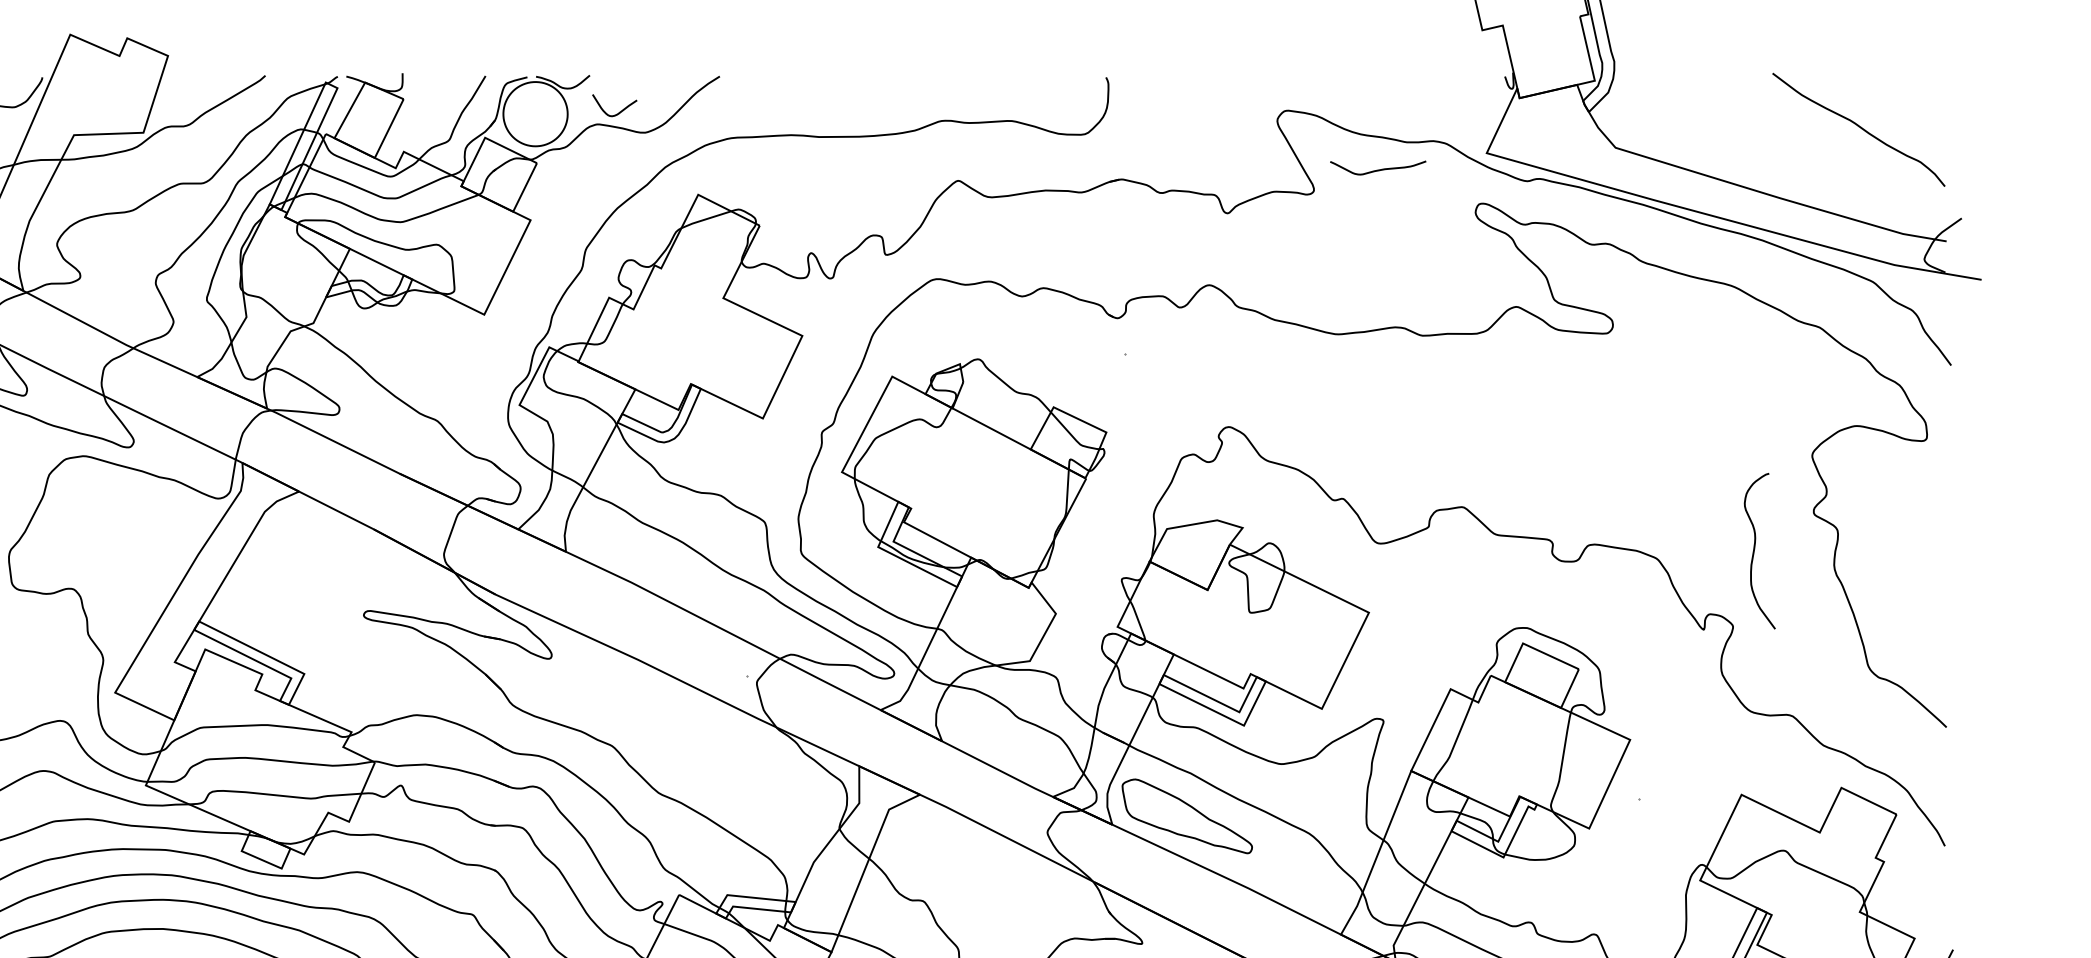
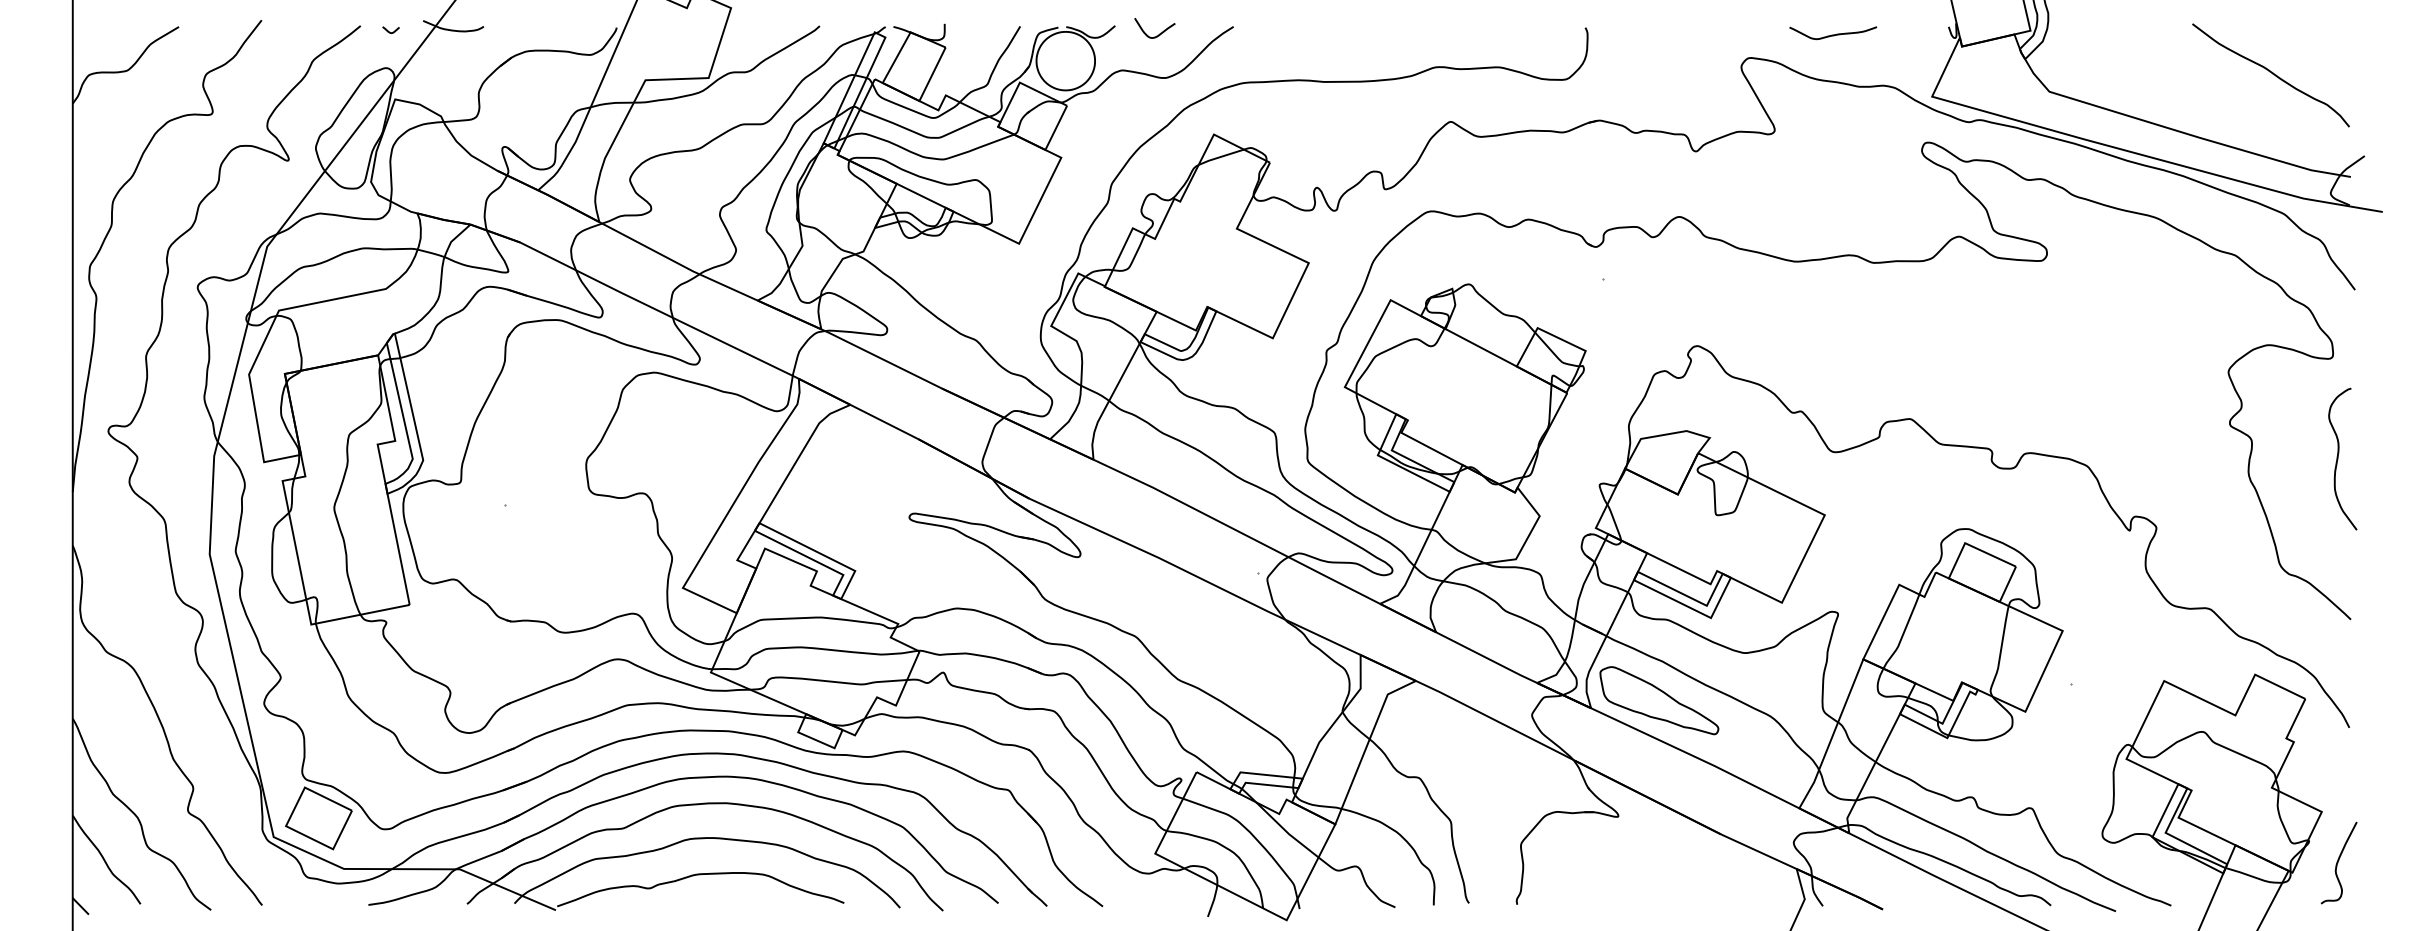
curve: (619, 111) -> (1159, 33), moved
curve: (1378, 169) -> (1833, 34), moved
curve: (1755, 550) -> (2338, 458), moved

